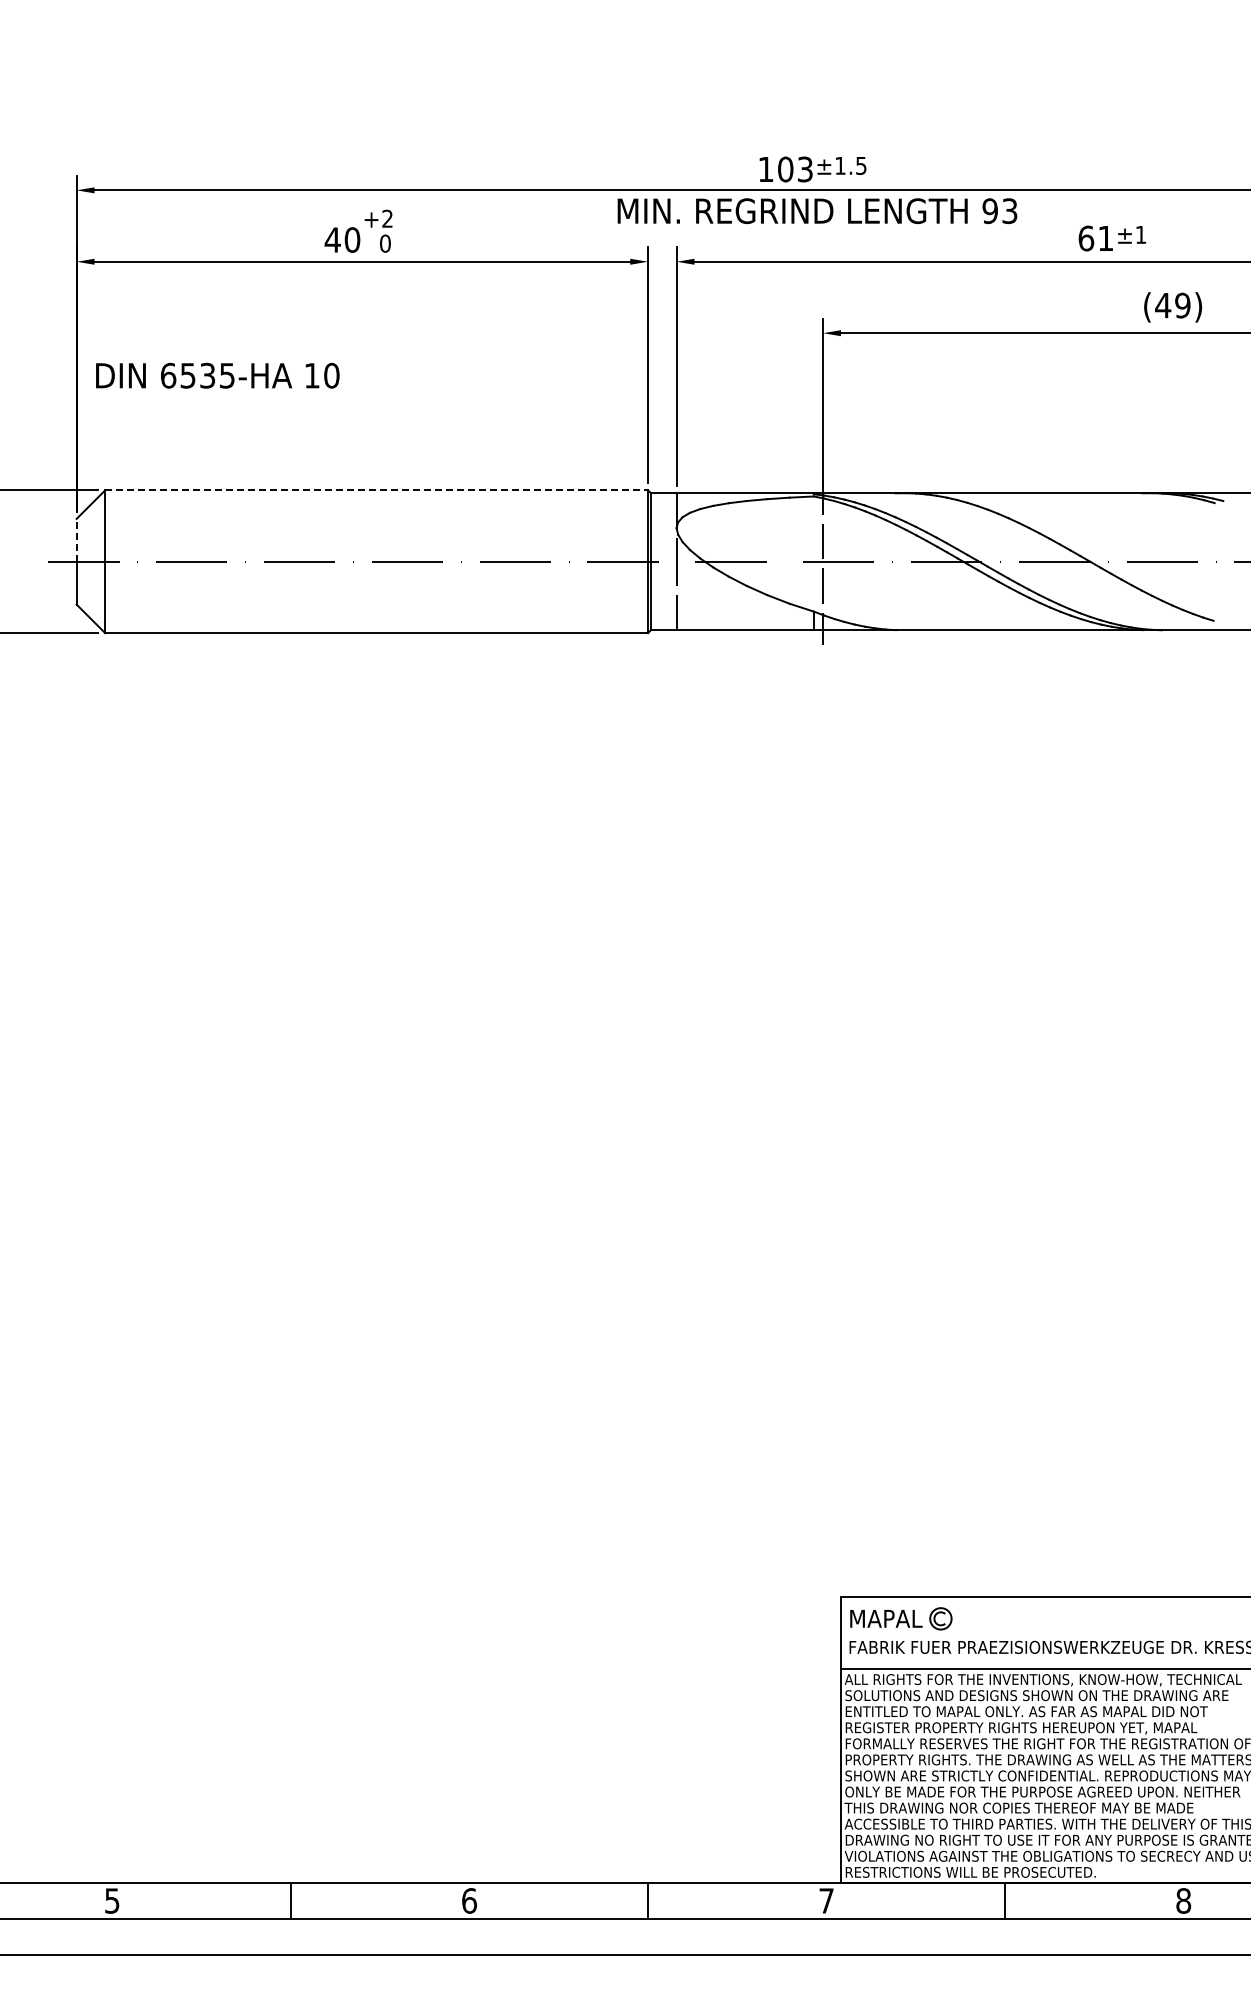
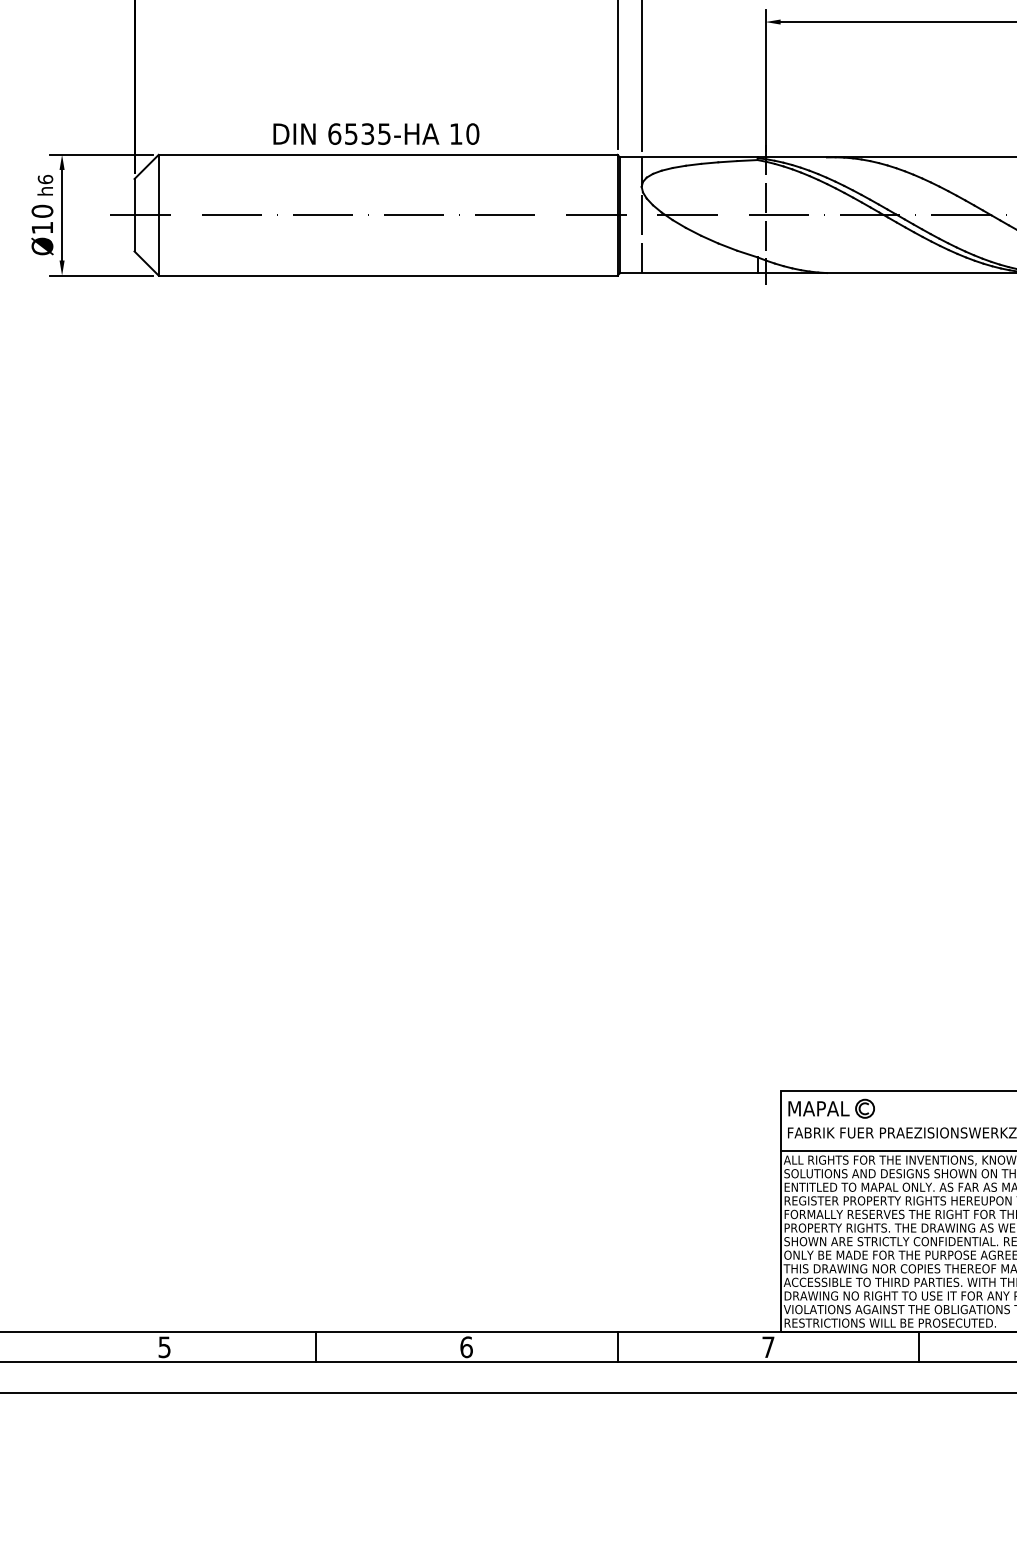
text: (217, 375) -> (376, 133), moved
line: (377, 490) -> (388, 155), dashed -> solid
line: (76, 539) -> (134, 196), dashed -> solid

